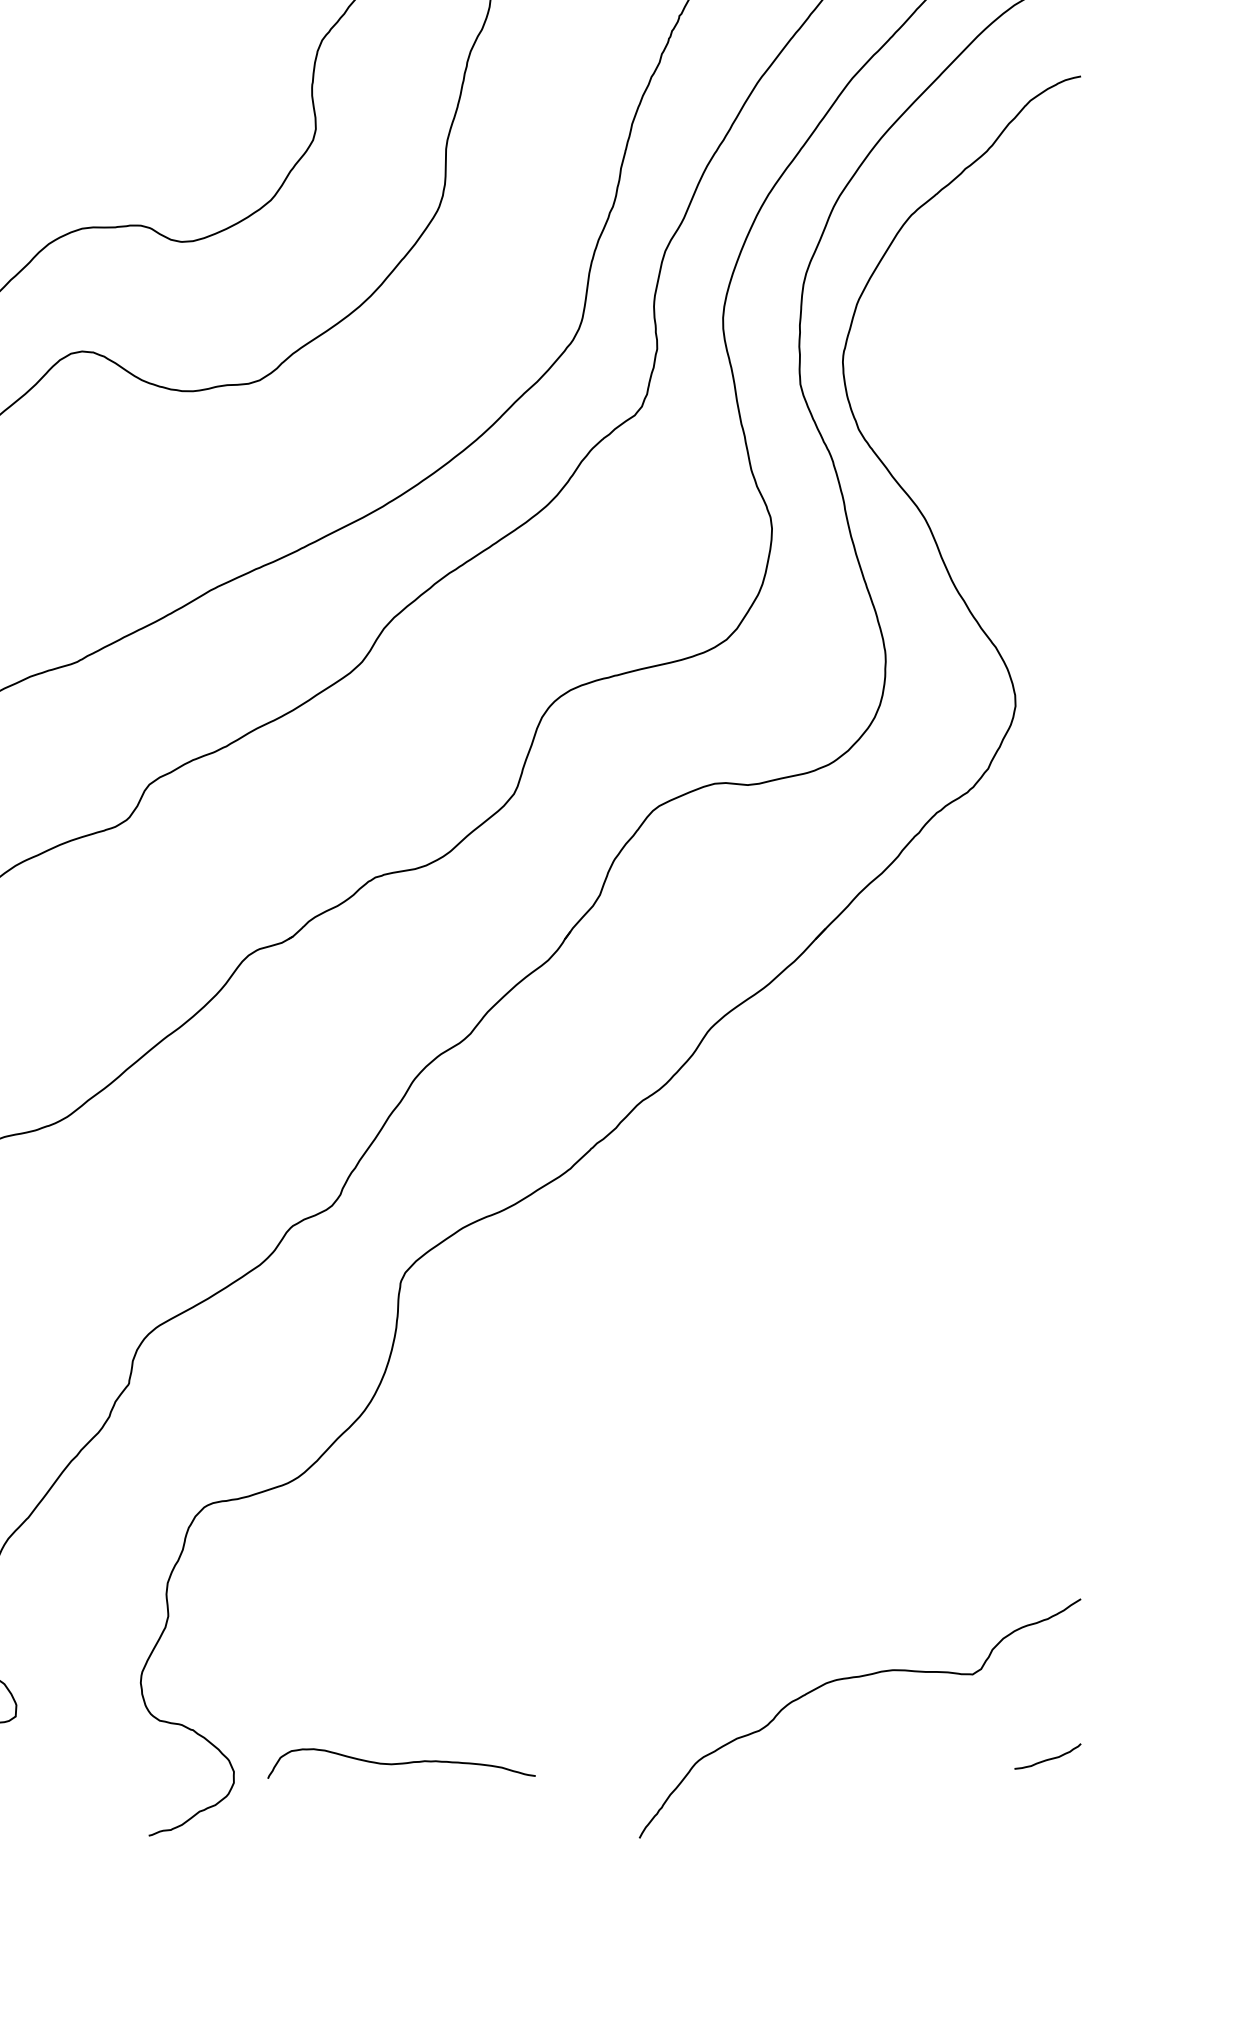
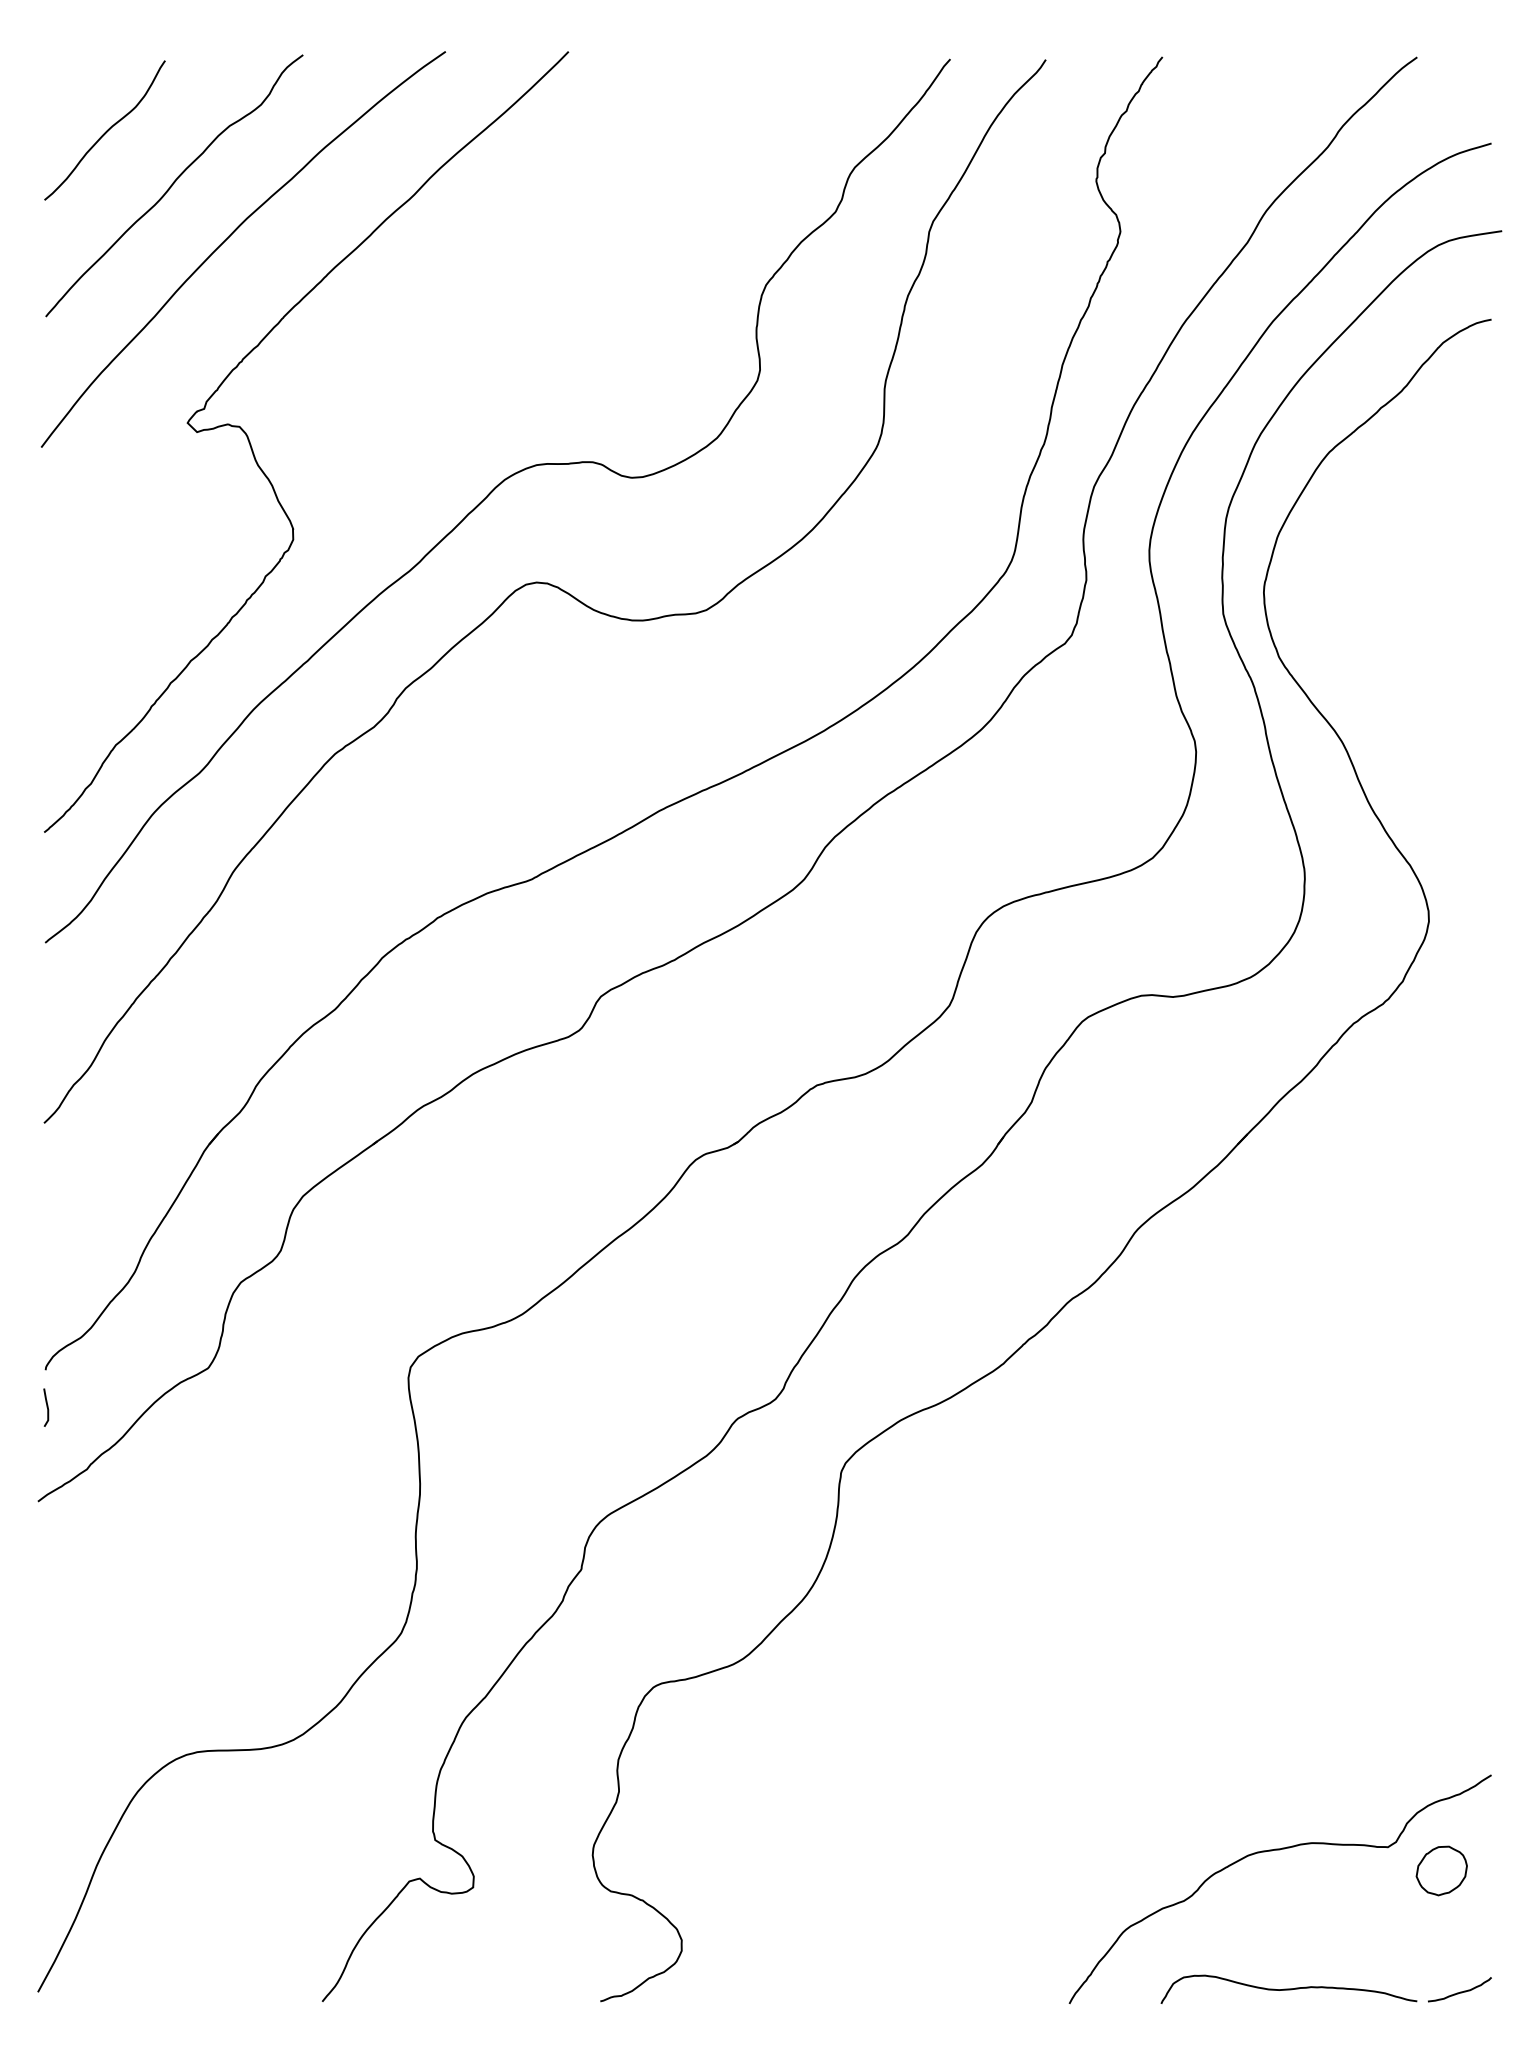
part: (1028, 1698) -> (1441, 1870), added
curve: (1048, 1758) -> (1460, 1991), moved
curve: (401, 1762) -> (1288, 1988), moved

